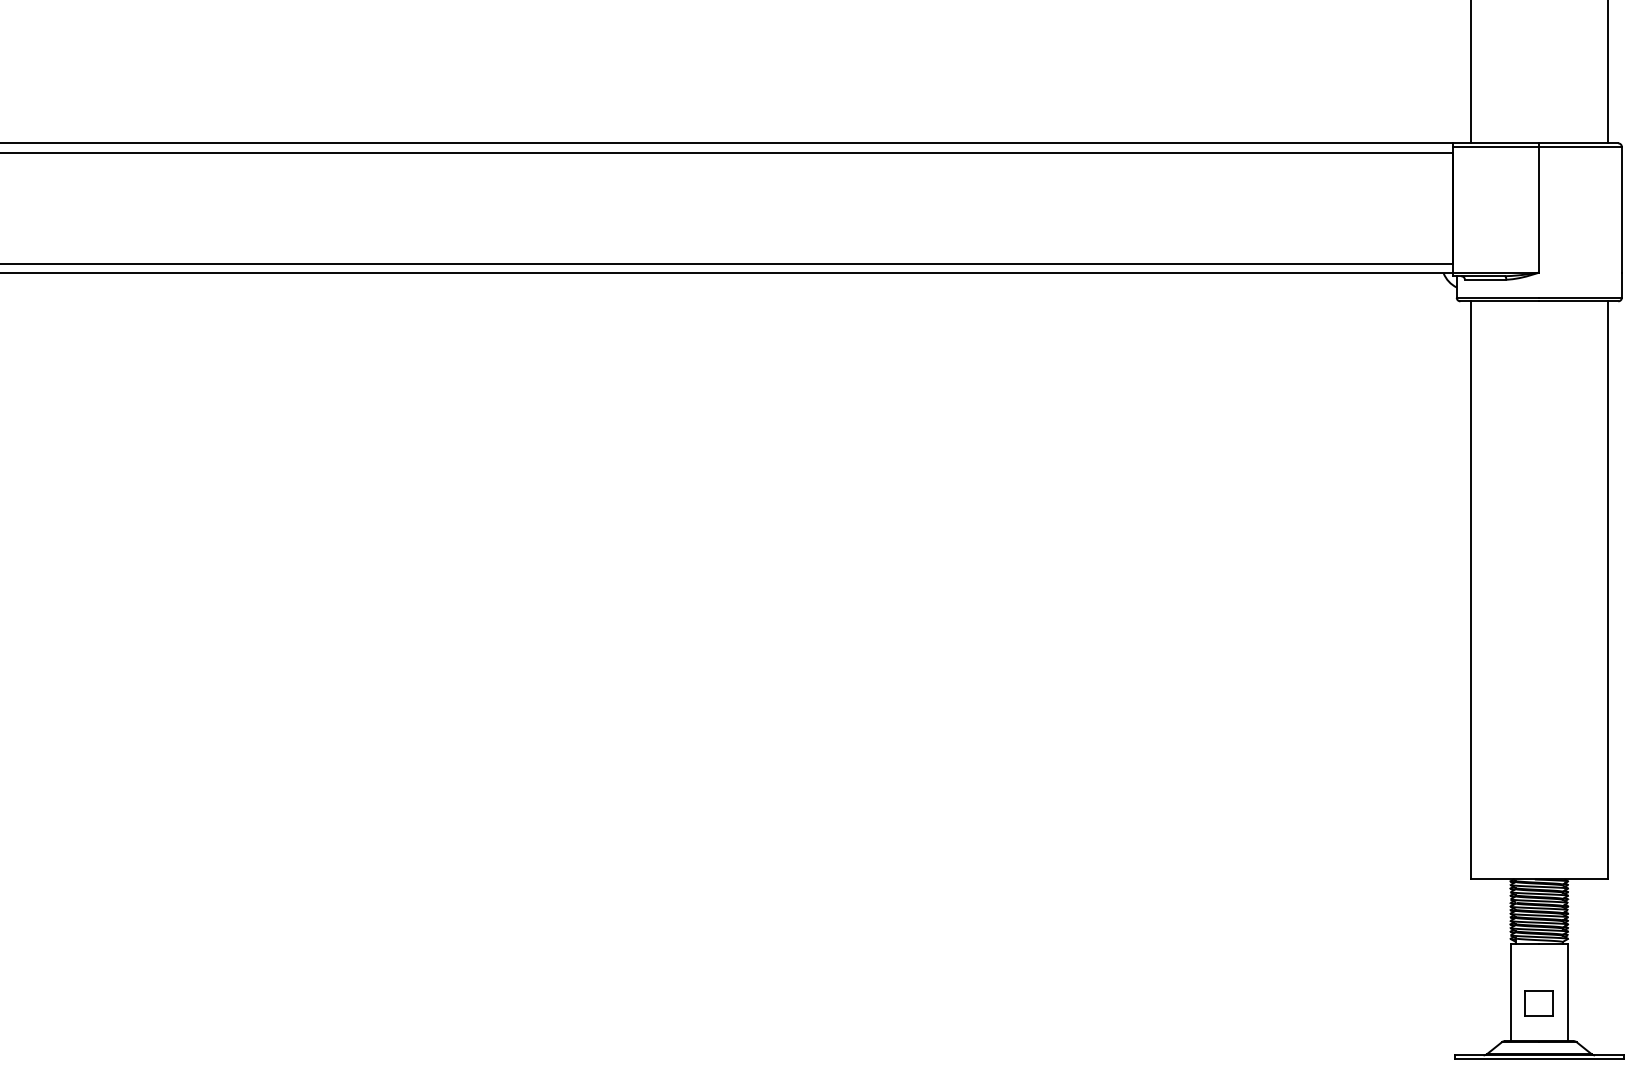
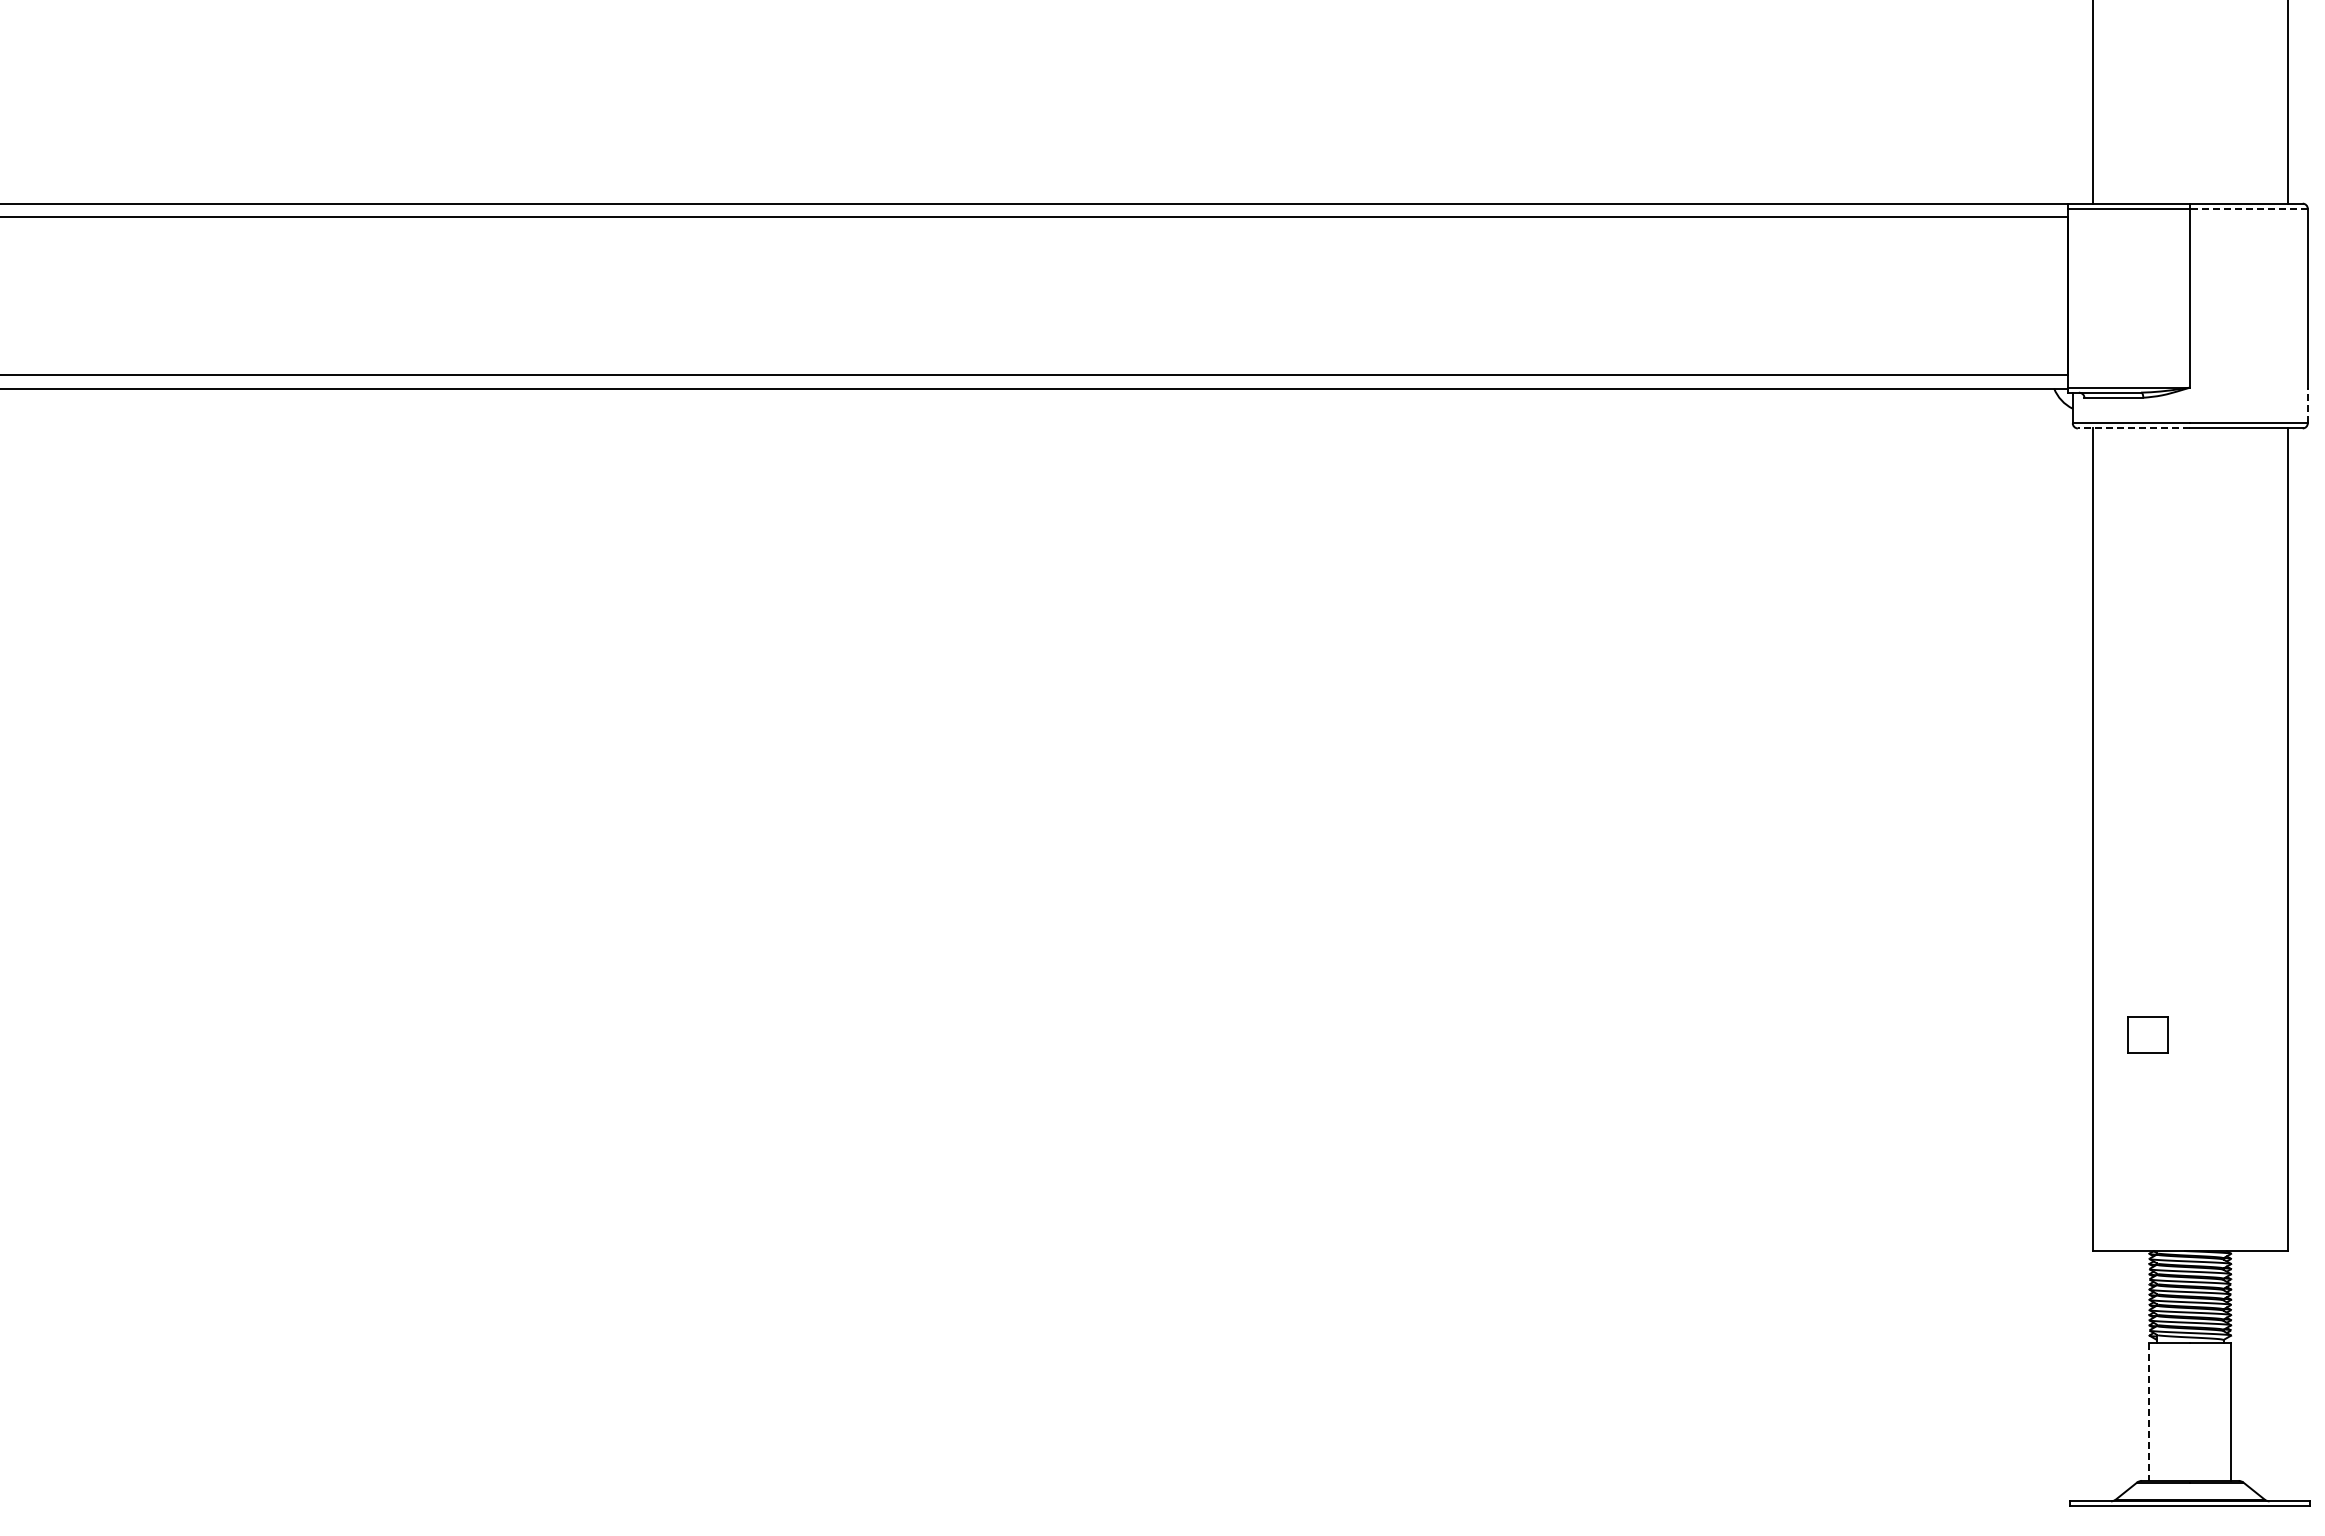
line: (1580, 146) -> (2249, 208), solid -> dashed
line: (1621, 285) -> (2307, 405), solid -> dashed
line: (1499, 301) -> (2133, 428), solid -> dashed
line: (1510, 992) -> (2149, 1411), solid -> dashed
part: (1538, 1002) -> (2147, 1034), moved

